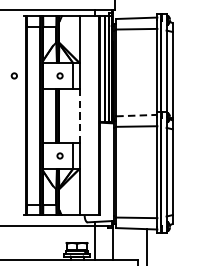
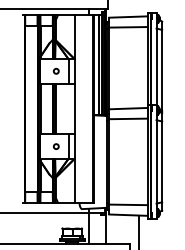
circle: (13, 75) -> (12, 70), removed
line: (79, 115) -> (74, 108), dashed -> solid
line: (137, 115) -> (129, 108), dashed -> solid

